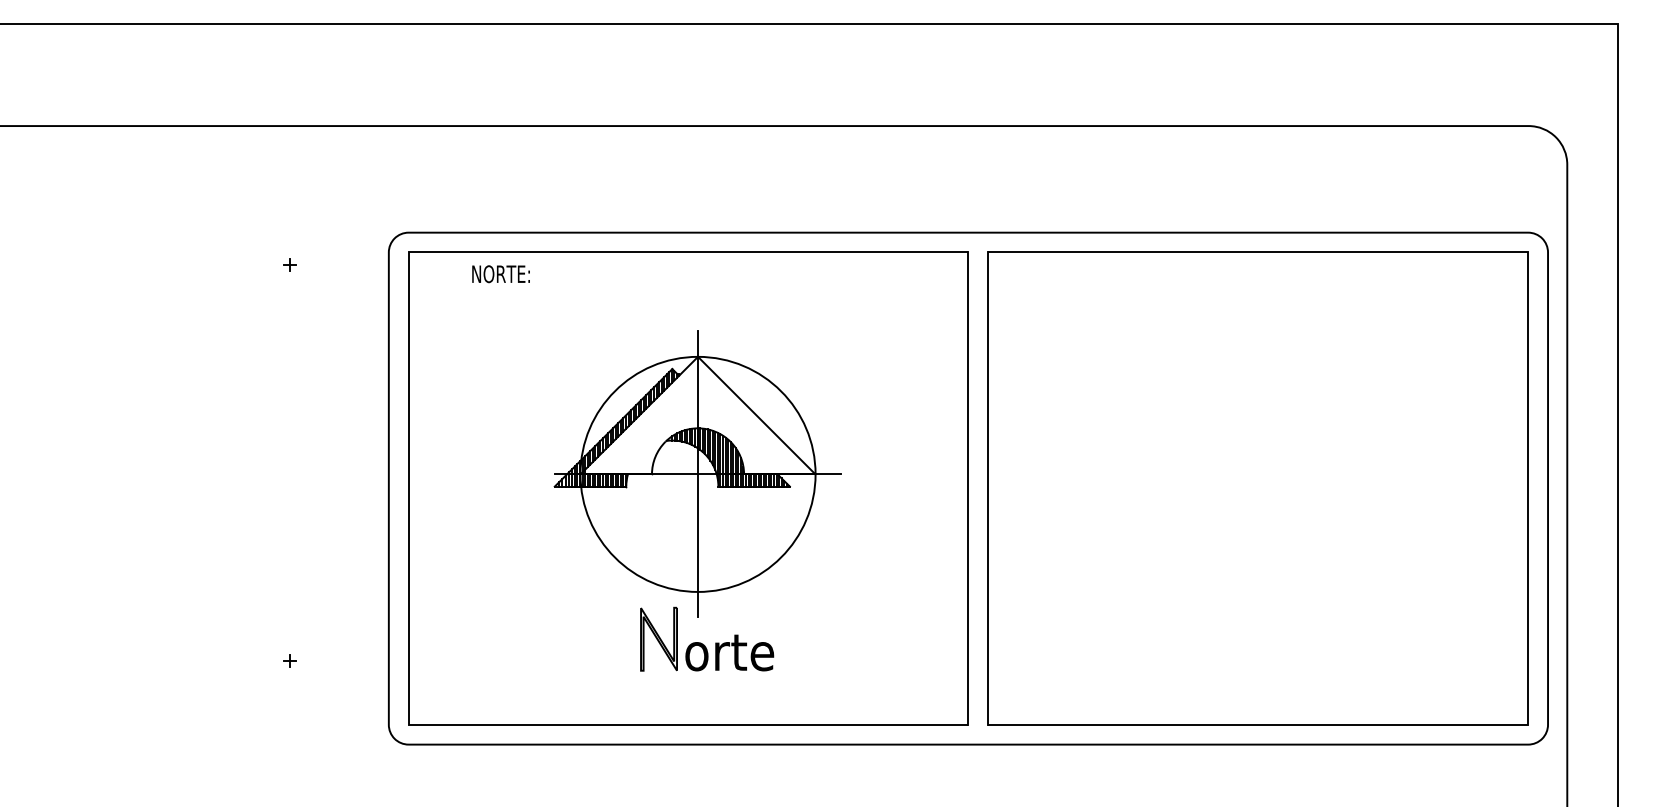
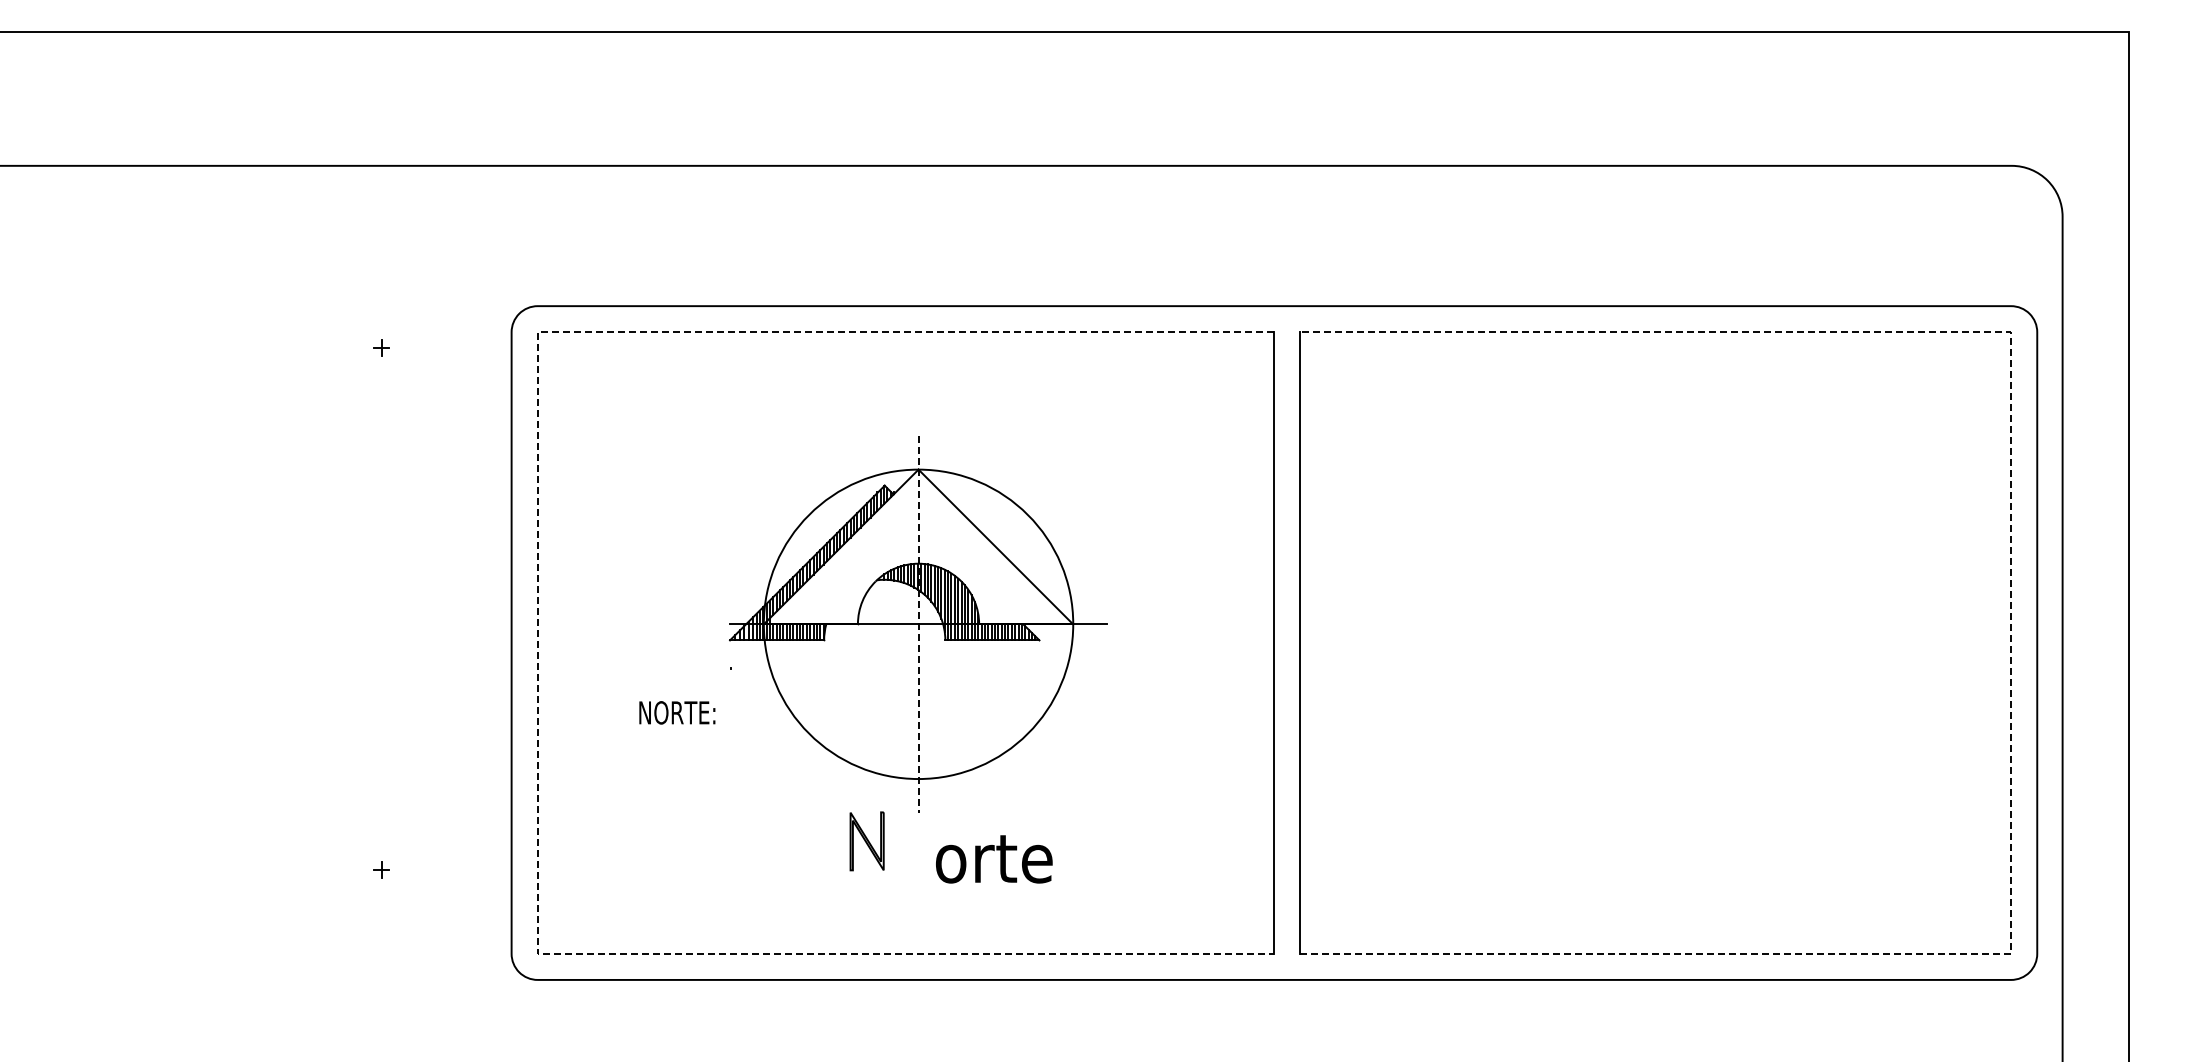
text: (501, 273) -> (677, 712), moved
line: (697, 474) -> (918, 624), solid -> dashed
line: (408, 488) -> (537, 643), solid -> dashed
line: (1528, 488) -> (2011, 643), solid -> dashed
part: (658, 639) -> (866, 841), size x0.7
text: (729, 653) -> (994, 859), moved

